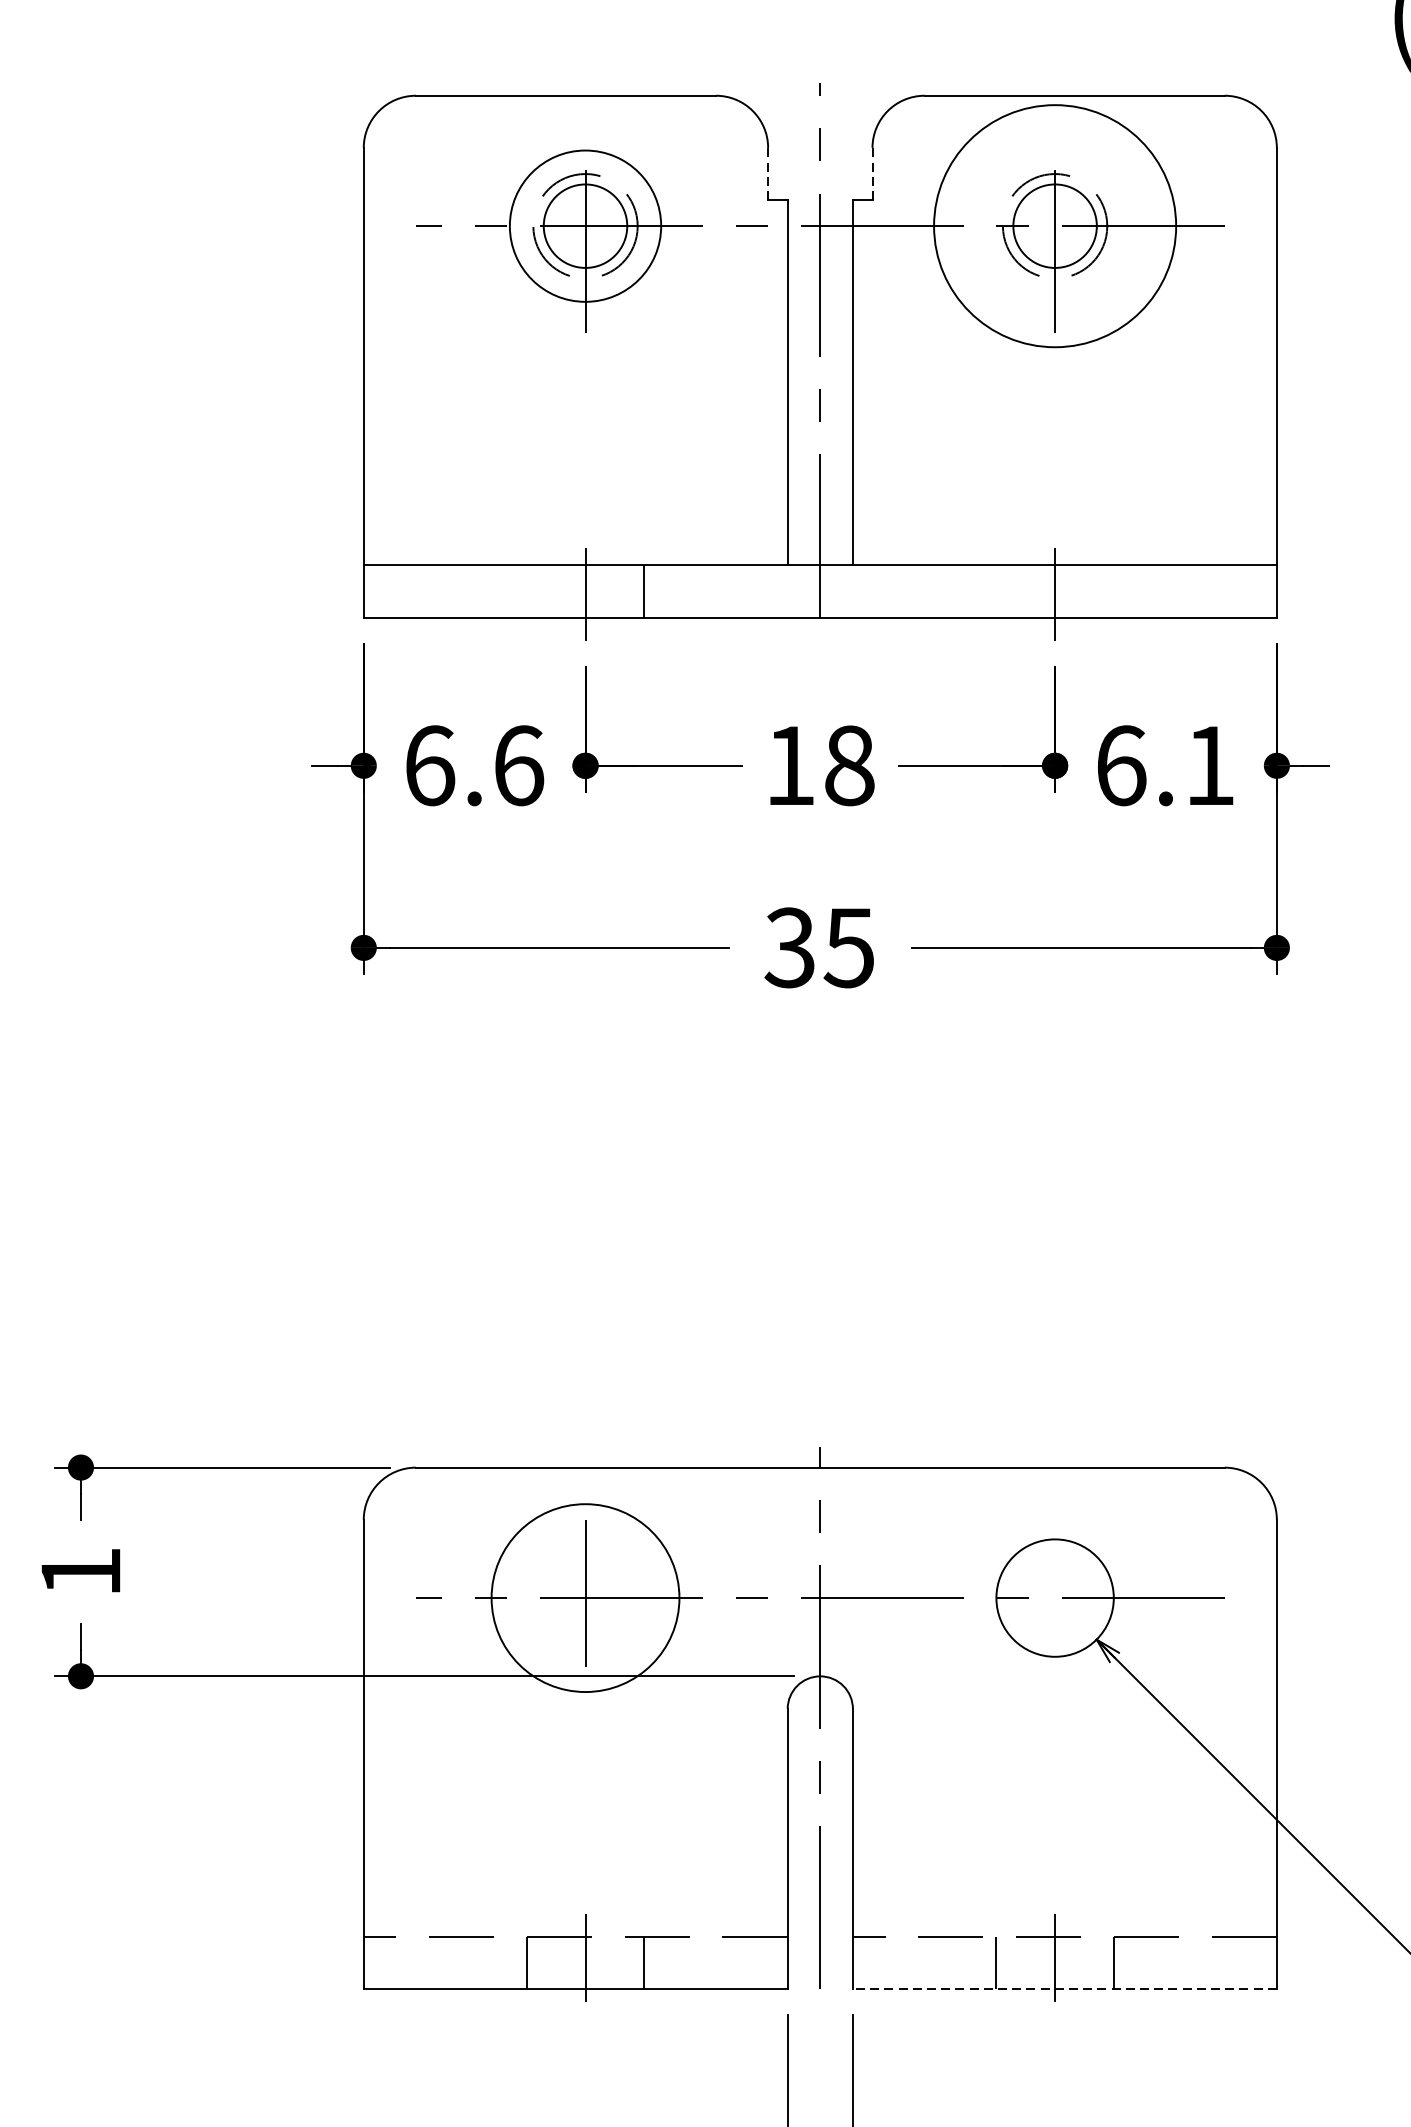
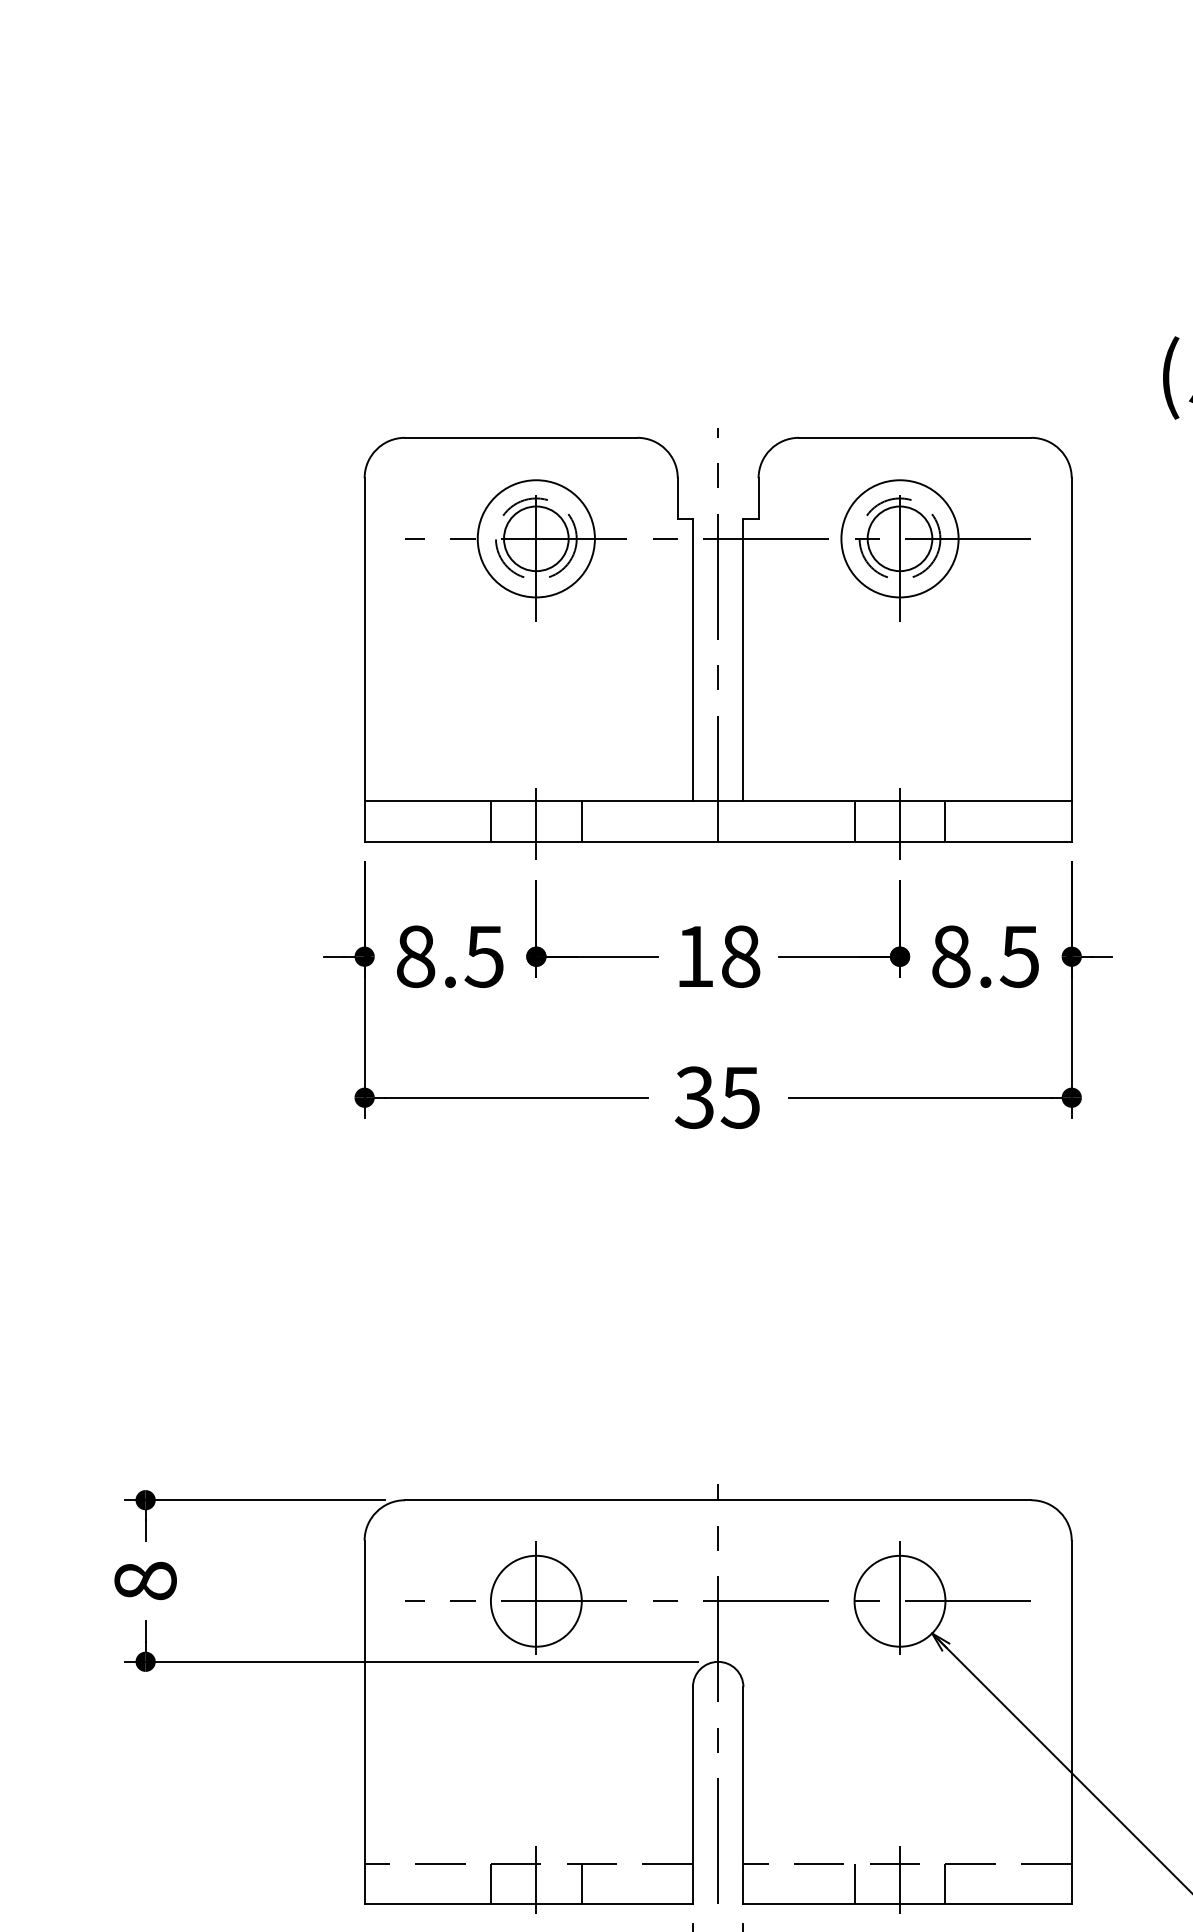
line: (767, 172) -> (677, 497), dashed -> solid
line: (872, 172) -> (758, 497), dashed -> solid
circle: (1054, 225) -> (899, 538), size x0.62
line: (526, 591) -> (490, 821), added
line: (996, 591) -> (854, 821), added
line: (1113, 591) -> (945, 821), added
text: (474, 765) -> (450, 956), 6.6 -> 8.5
text: (1165, 765) -> (985, 956), 6.1 -> 8.5
text: (80, 1571) -> (145, 1580), 1 -> 8
line: (1055, 1593) -> (900, 1597), added
circle: (584, 1597) -> (535, 1600), size x0.62
line: (1064, 1989) -> (907, 1904), dashed -> solid

